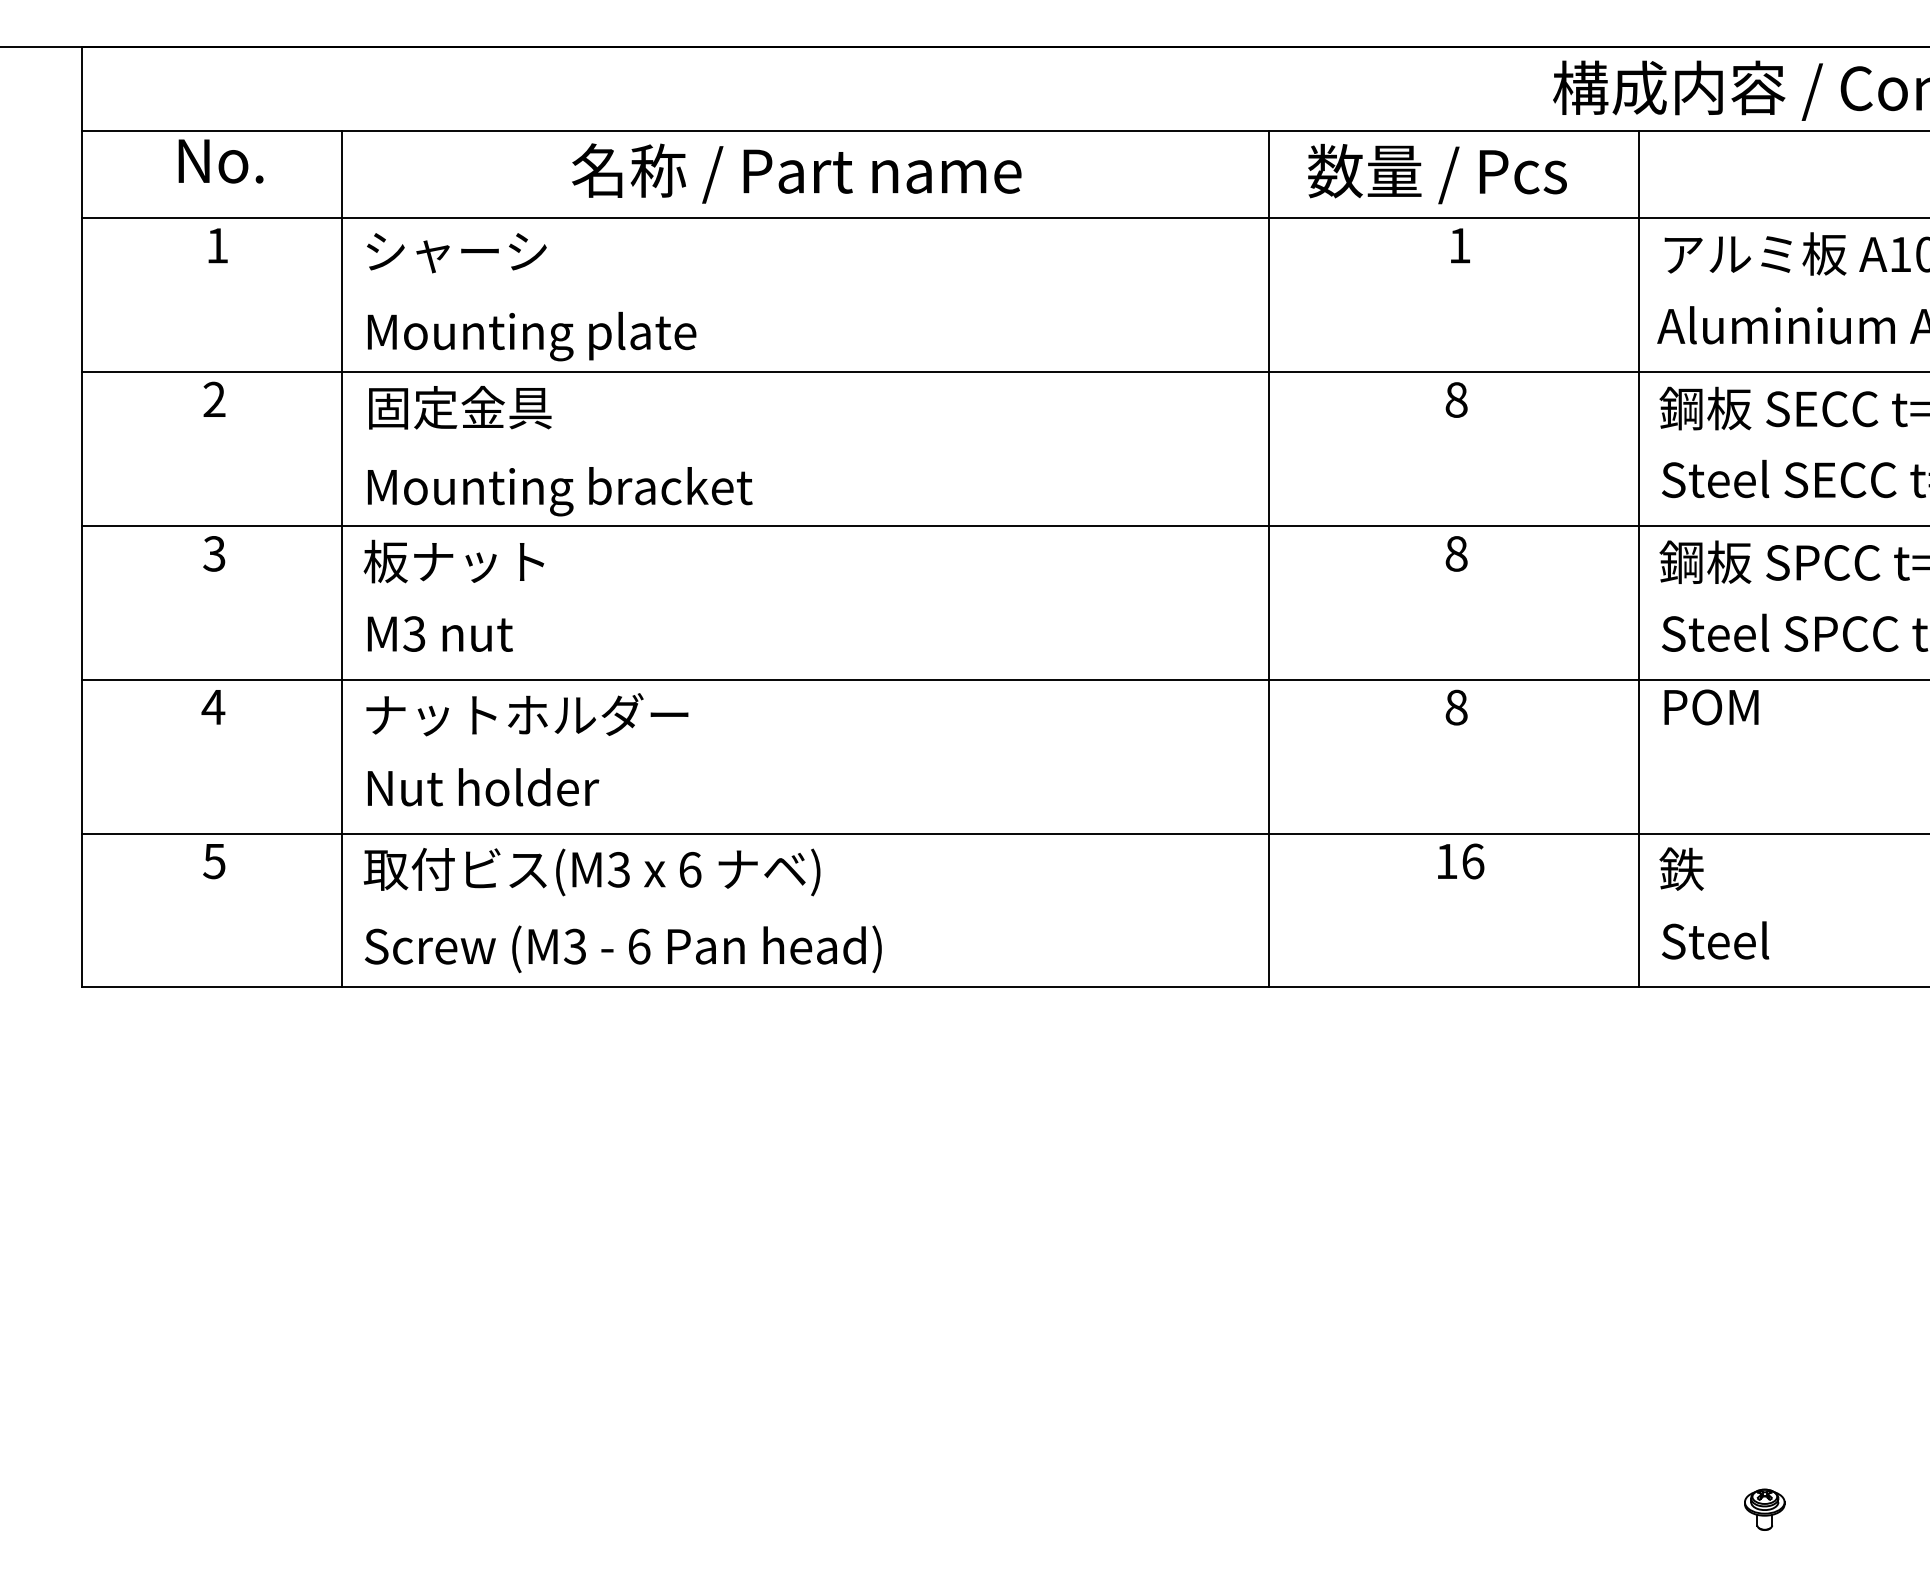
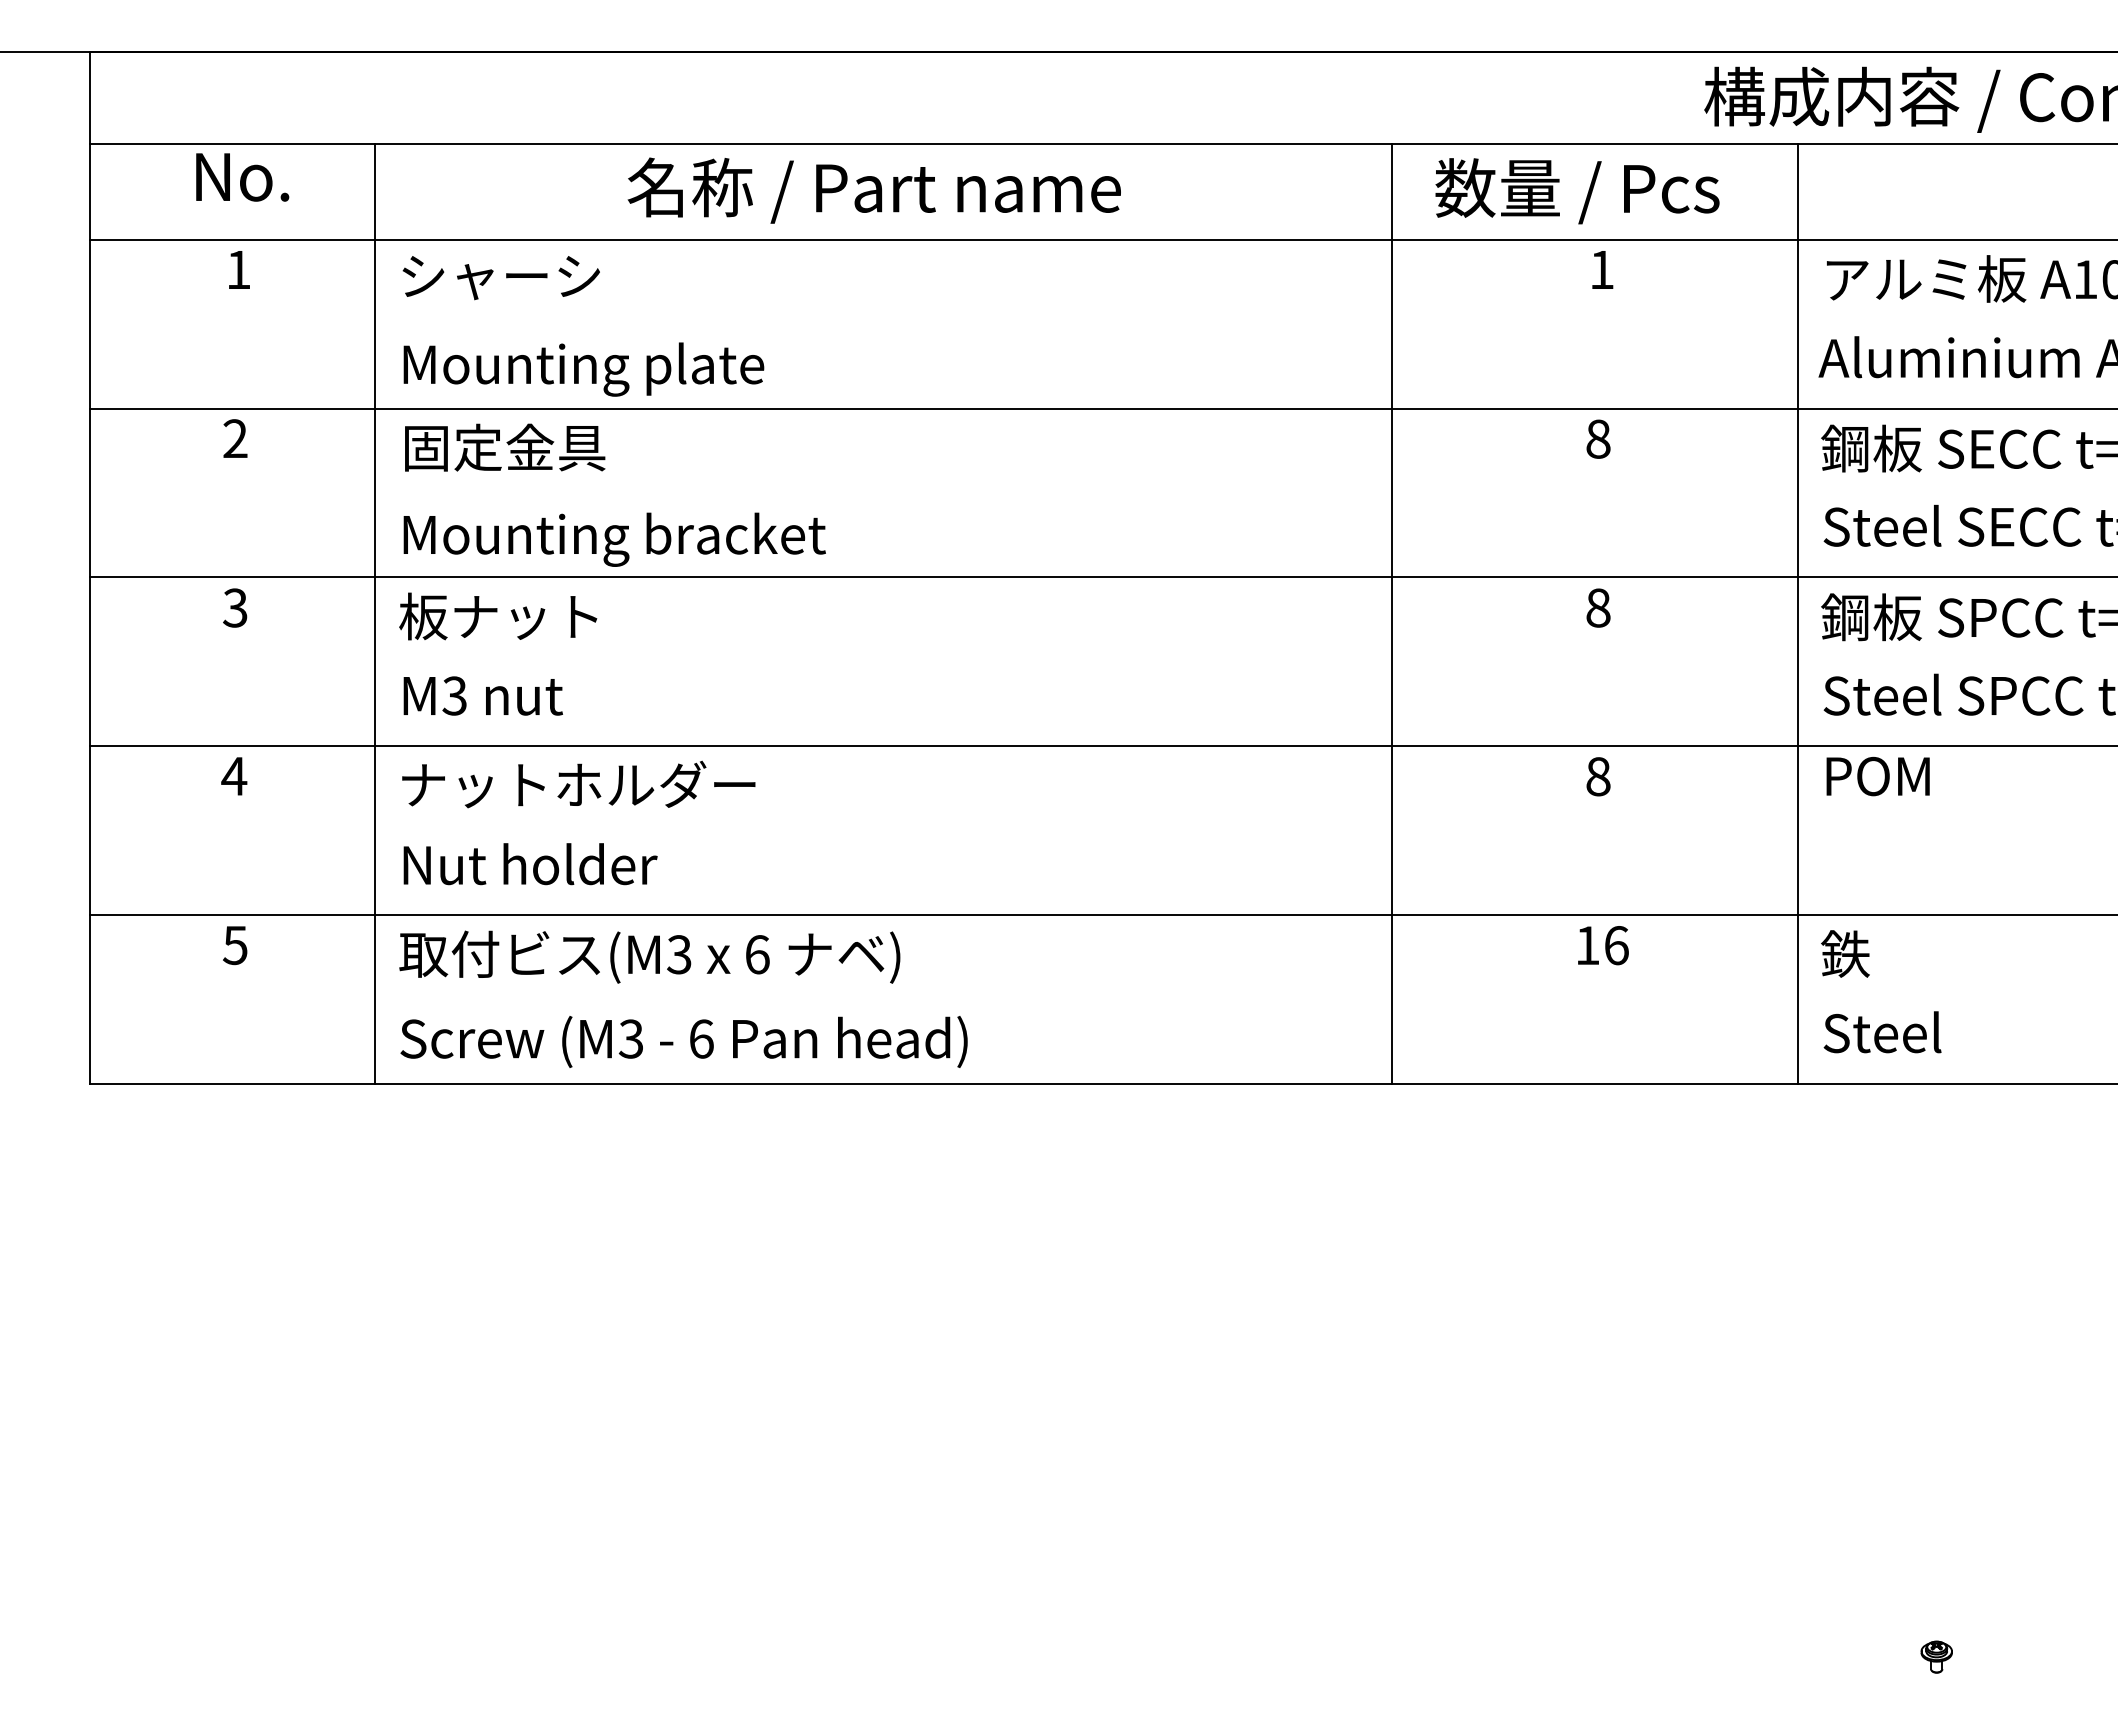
part: (1764, 1510) -> (1936, 1657), size x0.7

